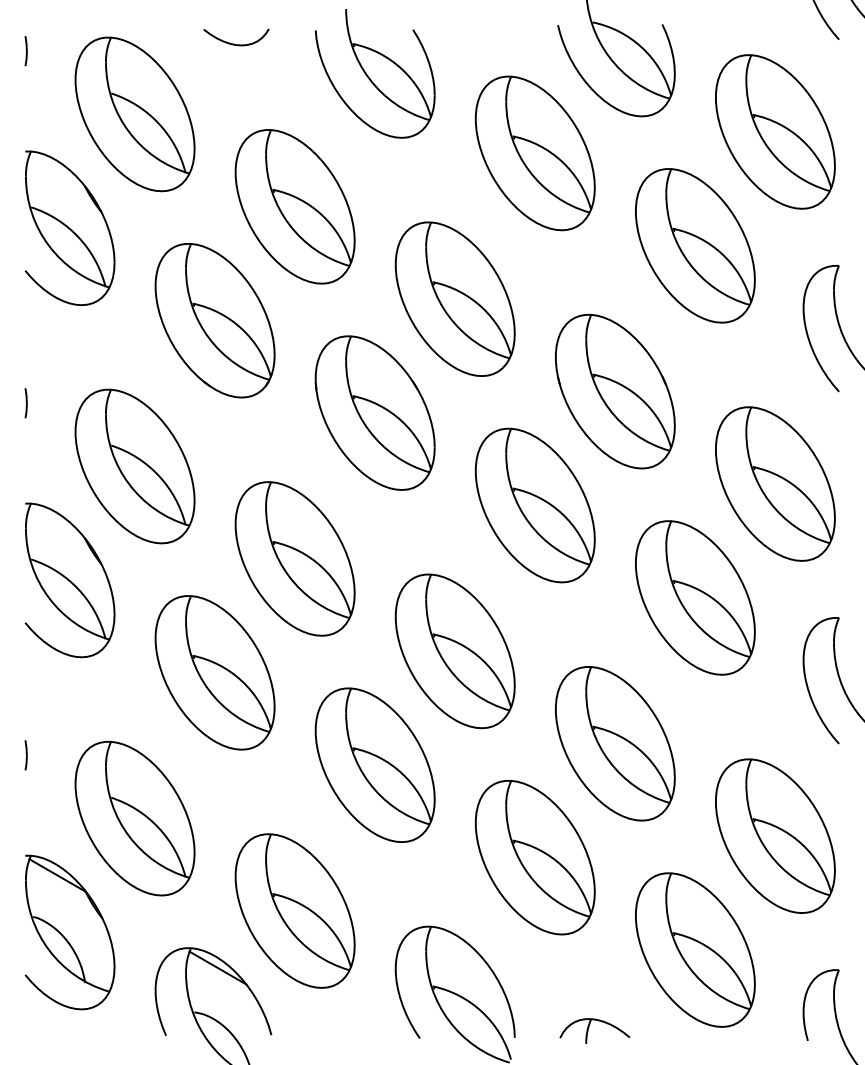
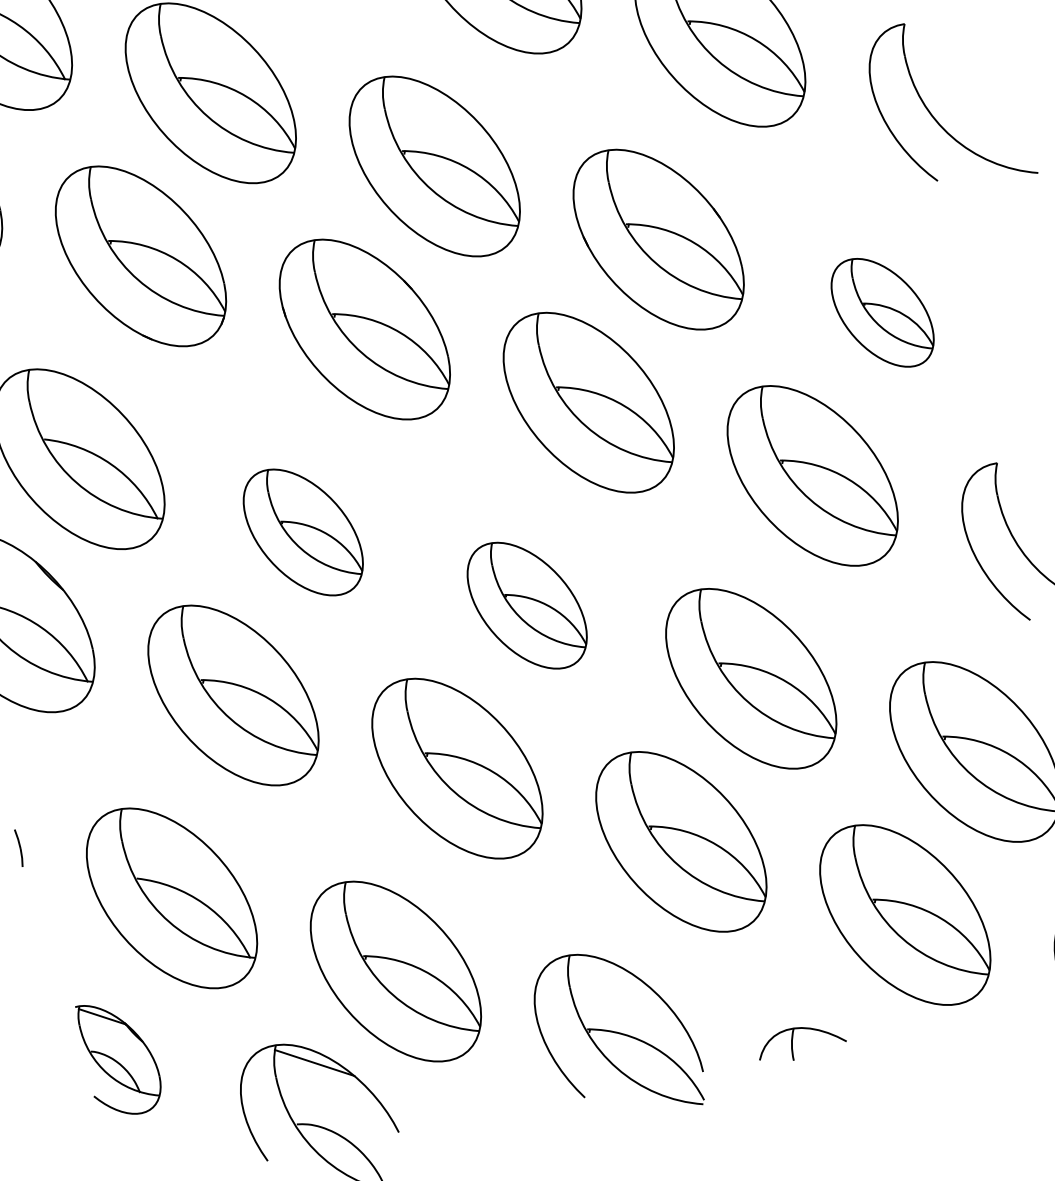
part: (775, 483) -> (882, 312), size x0.6
part: (294, 558) -> (302, 532), size x0.7
part: (454, 651) -> (526, 606), size x0.7
part: (69, 932) -> (120, 1057), size x0.6

